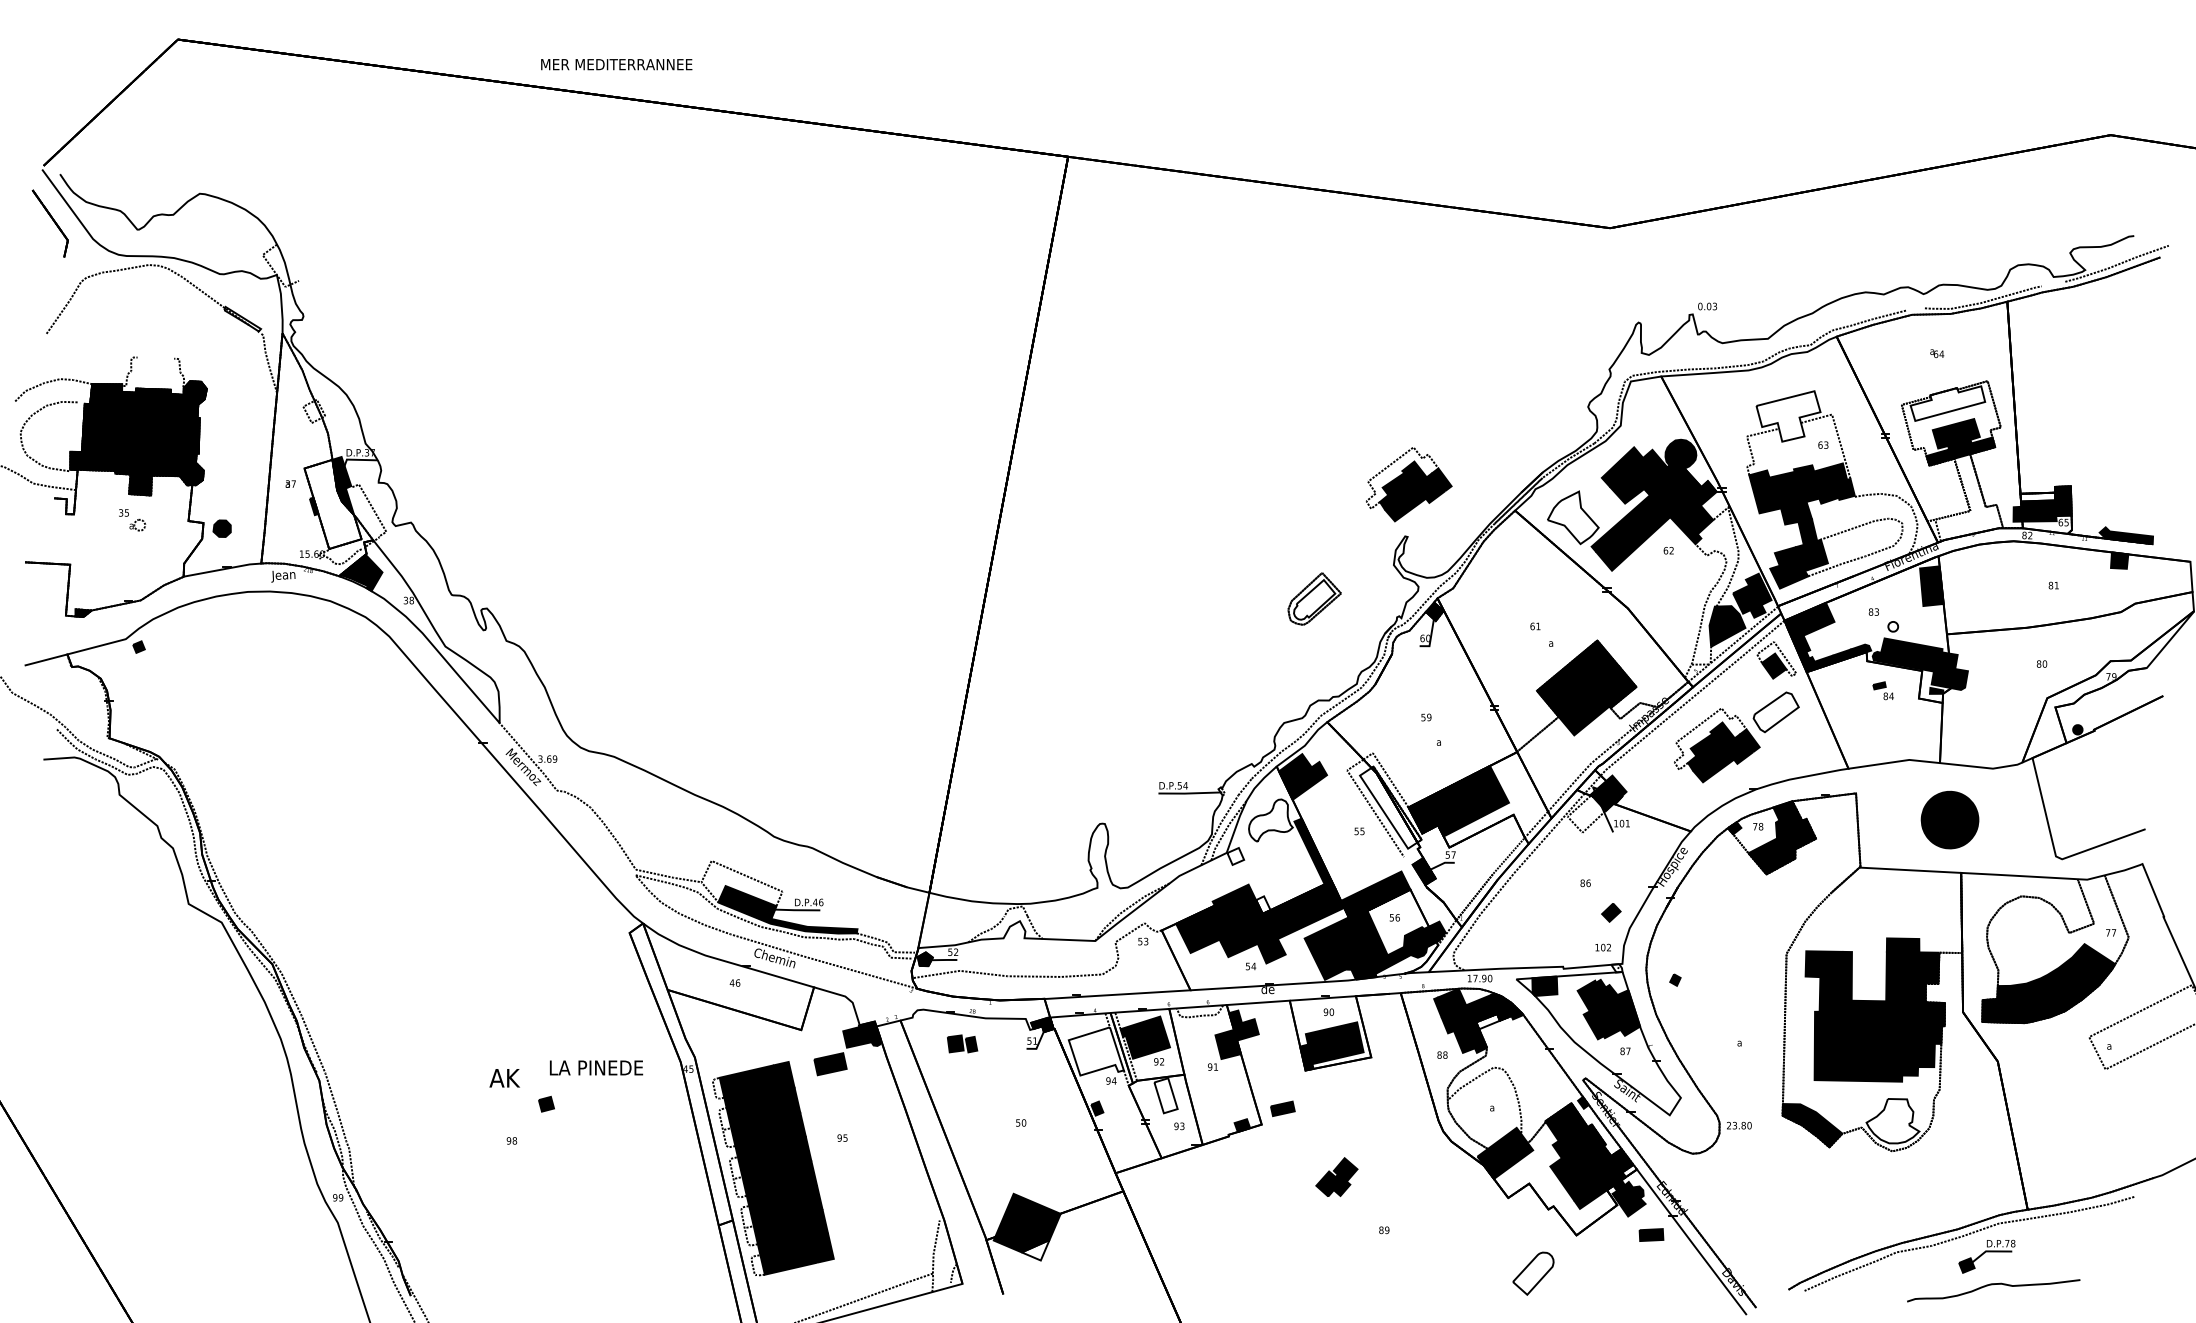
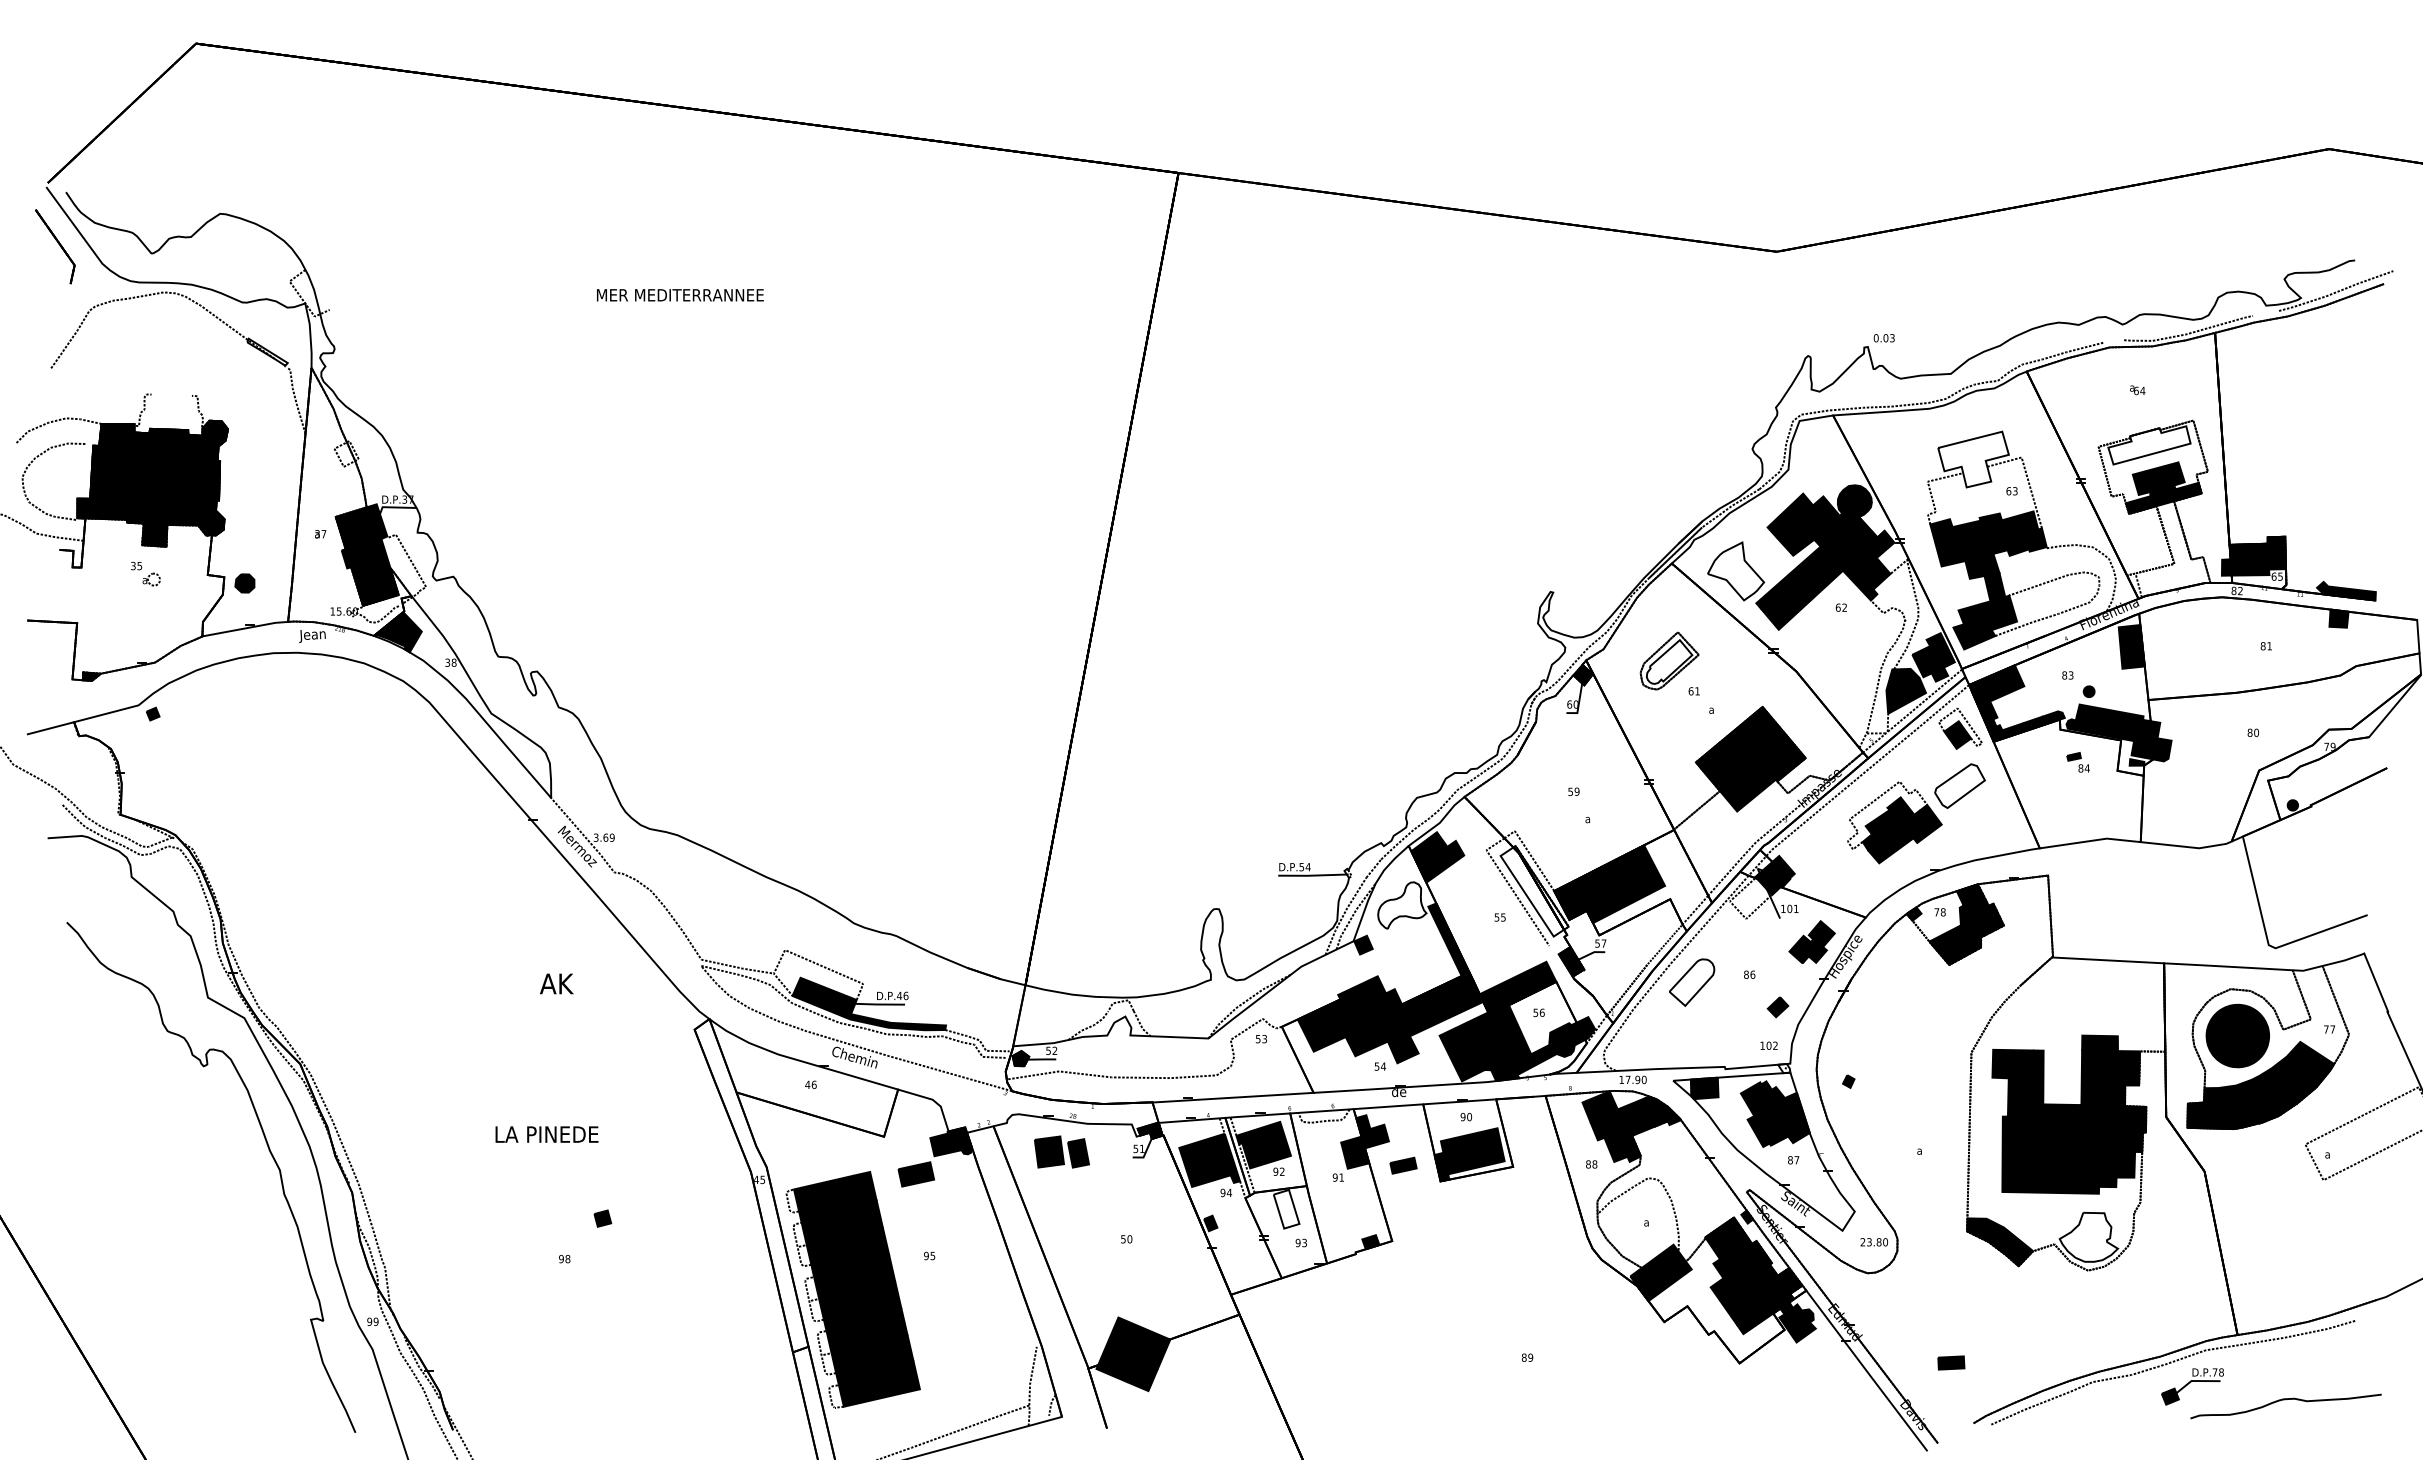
text: (616, 64) -> (680, 295), moved
part: (1408, 484) -> (1554, 534), removed
fill: (2037, 497) -> (2248, 548), added
fill: (332, 504) -> (366, 556), added
part: (1314, 598) -> (1669, 660), moved
fill: (1892, 626) -> (2088, 691), added
part: (1949, 819) -> (2237, 1035), moved
fill: (1235, 855) -> (1363, 944), added
fill: (1262, 904) -> (1393, 998), added
fill: (1487, 1021) -> (1641, 1127), added
curve: (243, 1042) -> (268, 1150), added
part: (962, 1043) -> (1061, 1151), size x1.67
fill: (1096, 1050) -> (1209, 1159), added
text: (596, 1067) -> (546, 1134), moved
text: (504, 1077) -> (556, 983), moved
part: (1282, 1108) -> (1403, 1165), moved
text: (1739, 1125) -> (1874, 1242), moved
part: (1336, 1176) -> (1811, 941), moved
part: (1651, 1234) -> (1951, 1362), moved
fill: (1035, 1250) -> (1142, 1379), added
part: (1533, 1273) -> (1692, 982), moved
curve: (1993, 1285) -> (2285, 1400), moved

